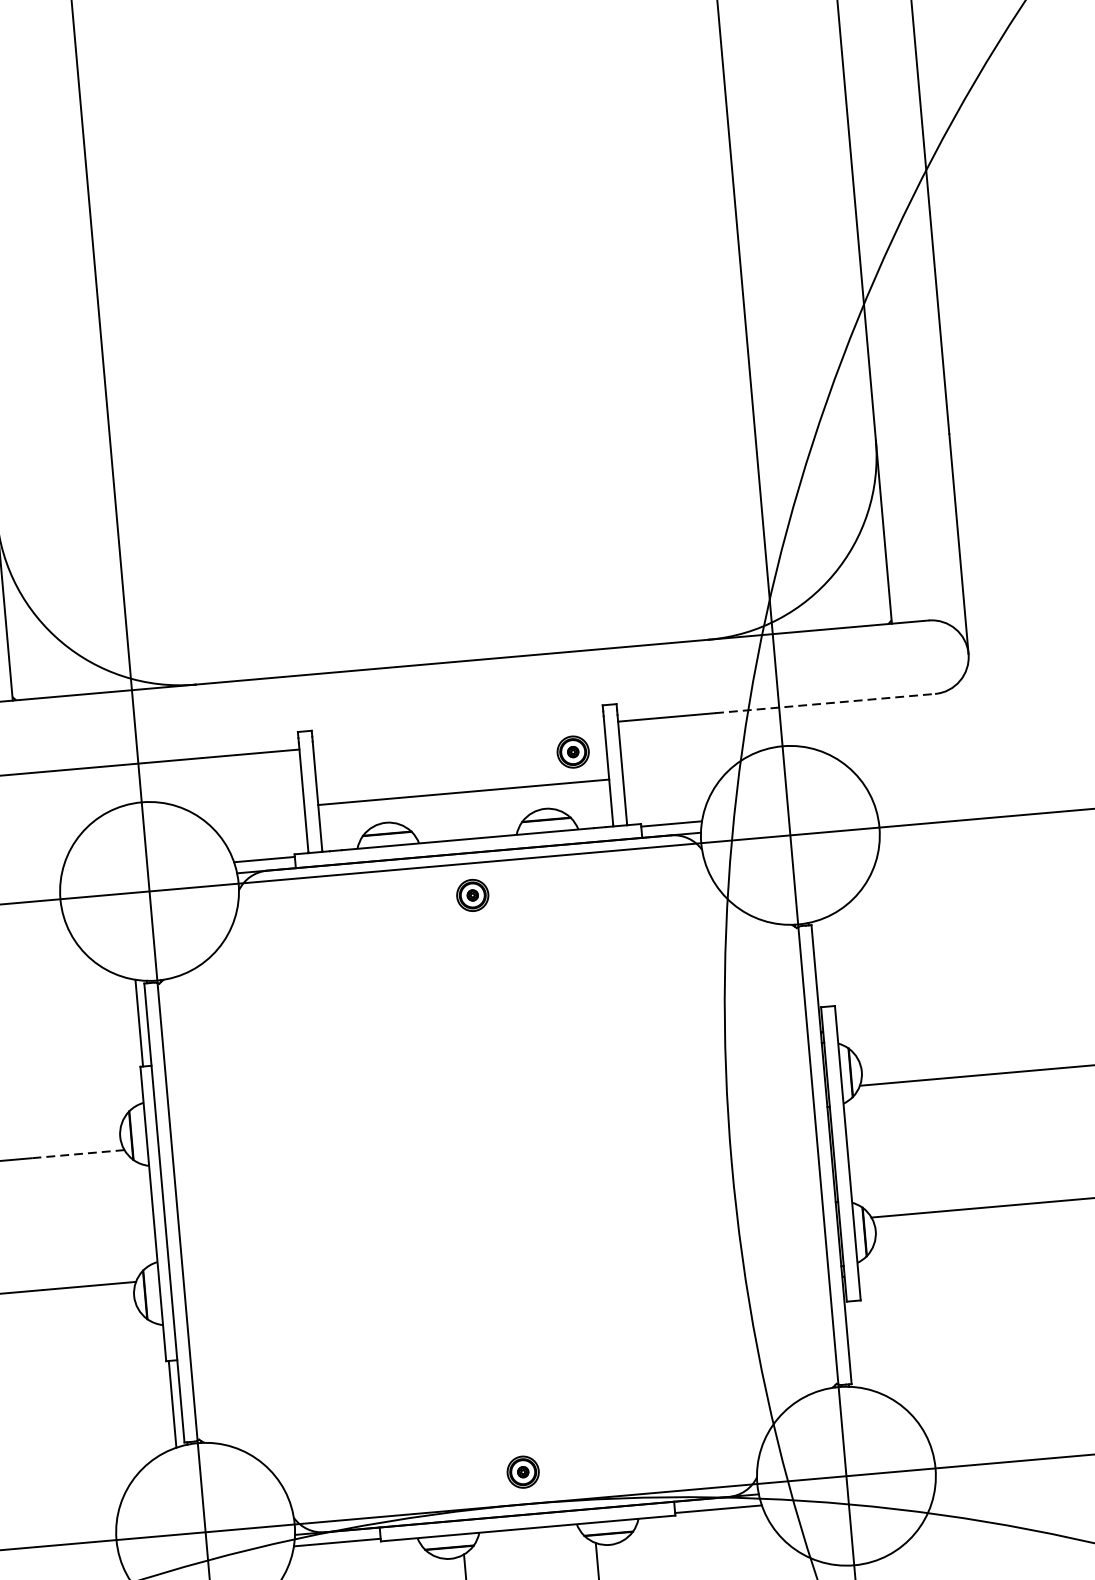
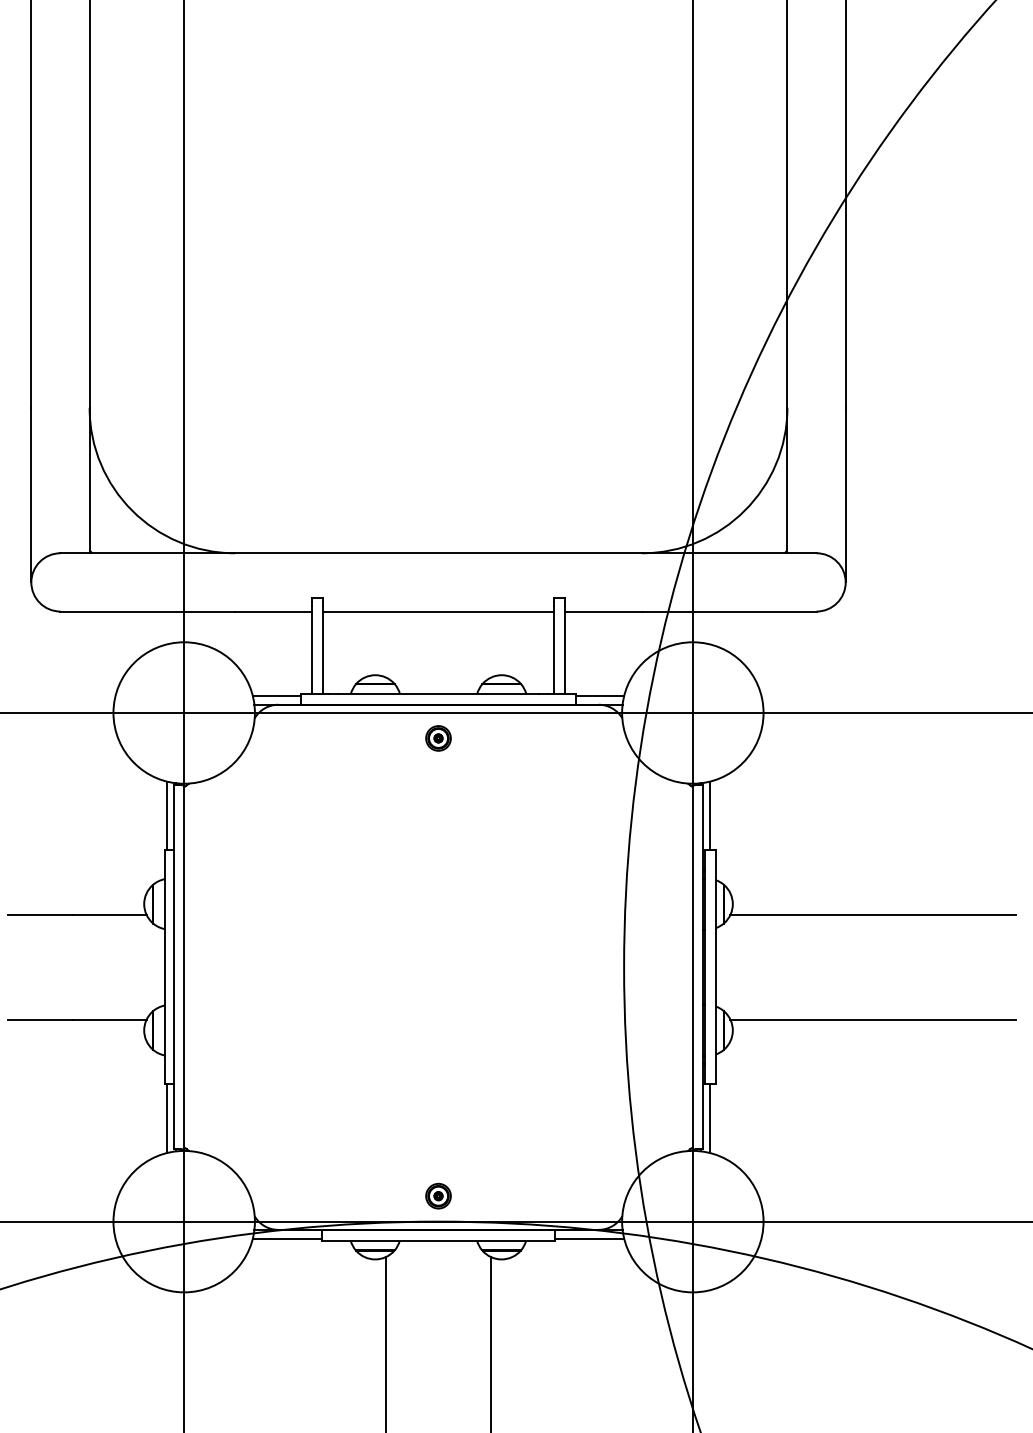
line: (825, 703) -> (729, 611), dashed -> solid
part: (573, 752) -> (527, 632), removed
line: (463, 792) -> (438, 611), moved
line: (823, 962) -> (710, 815), added
line: (77, 1154) -> (109, 915), dashed -> solid
line: (857, 1344) -> (710, 1118), added

